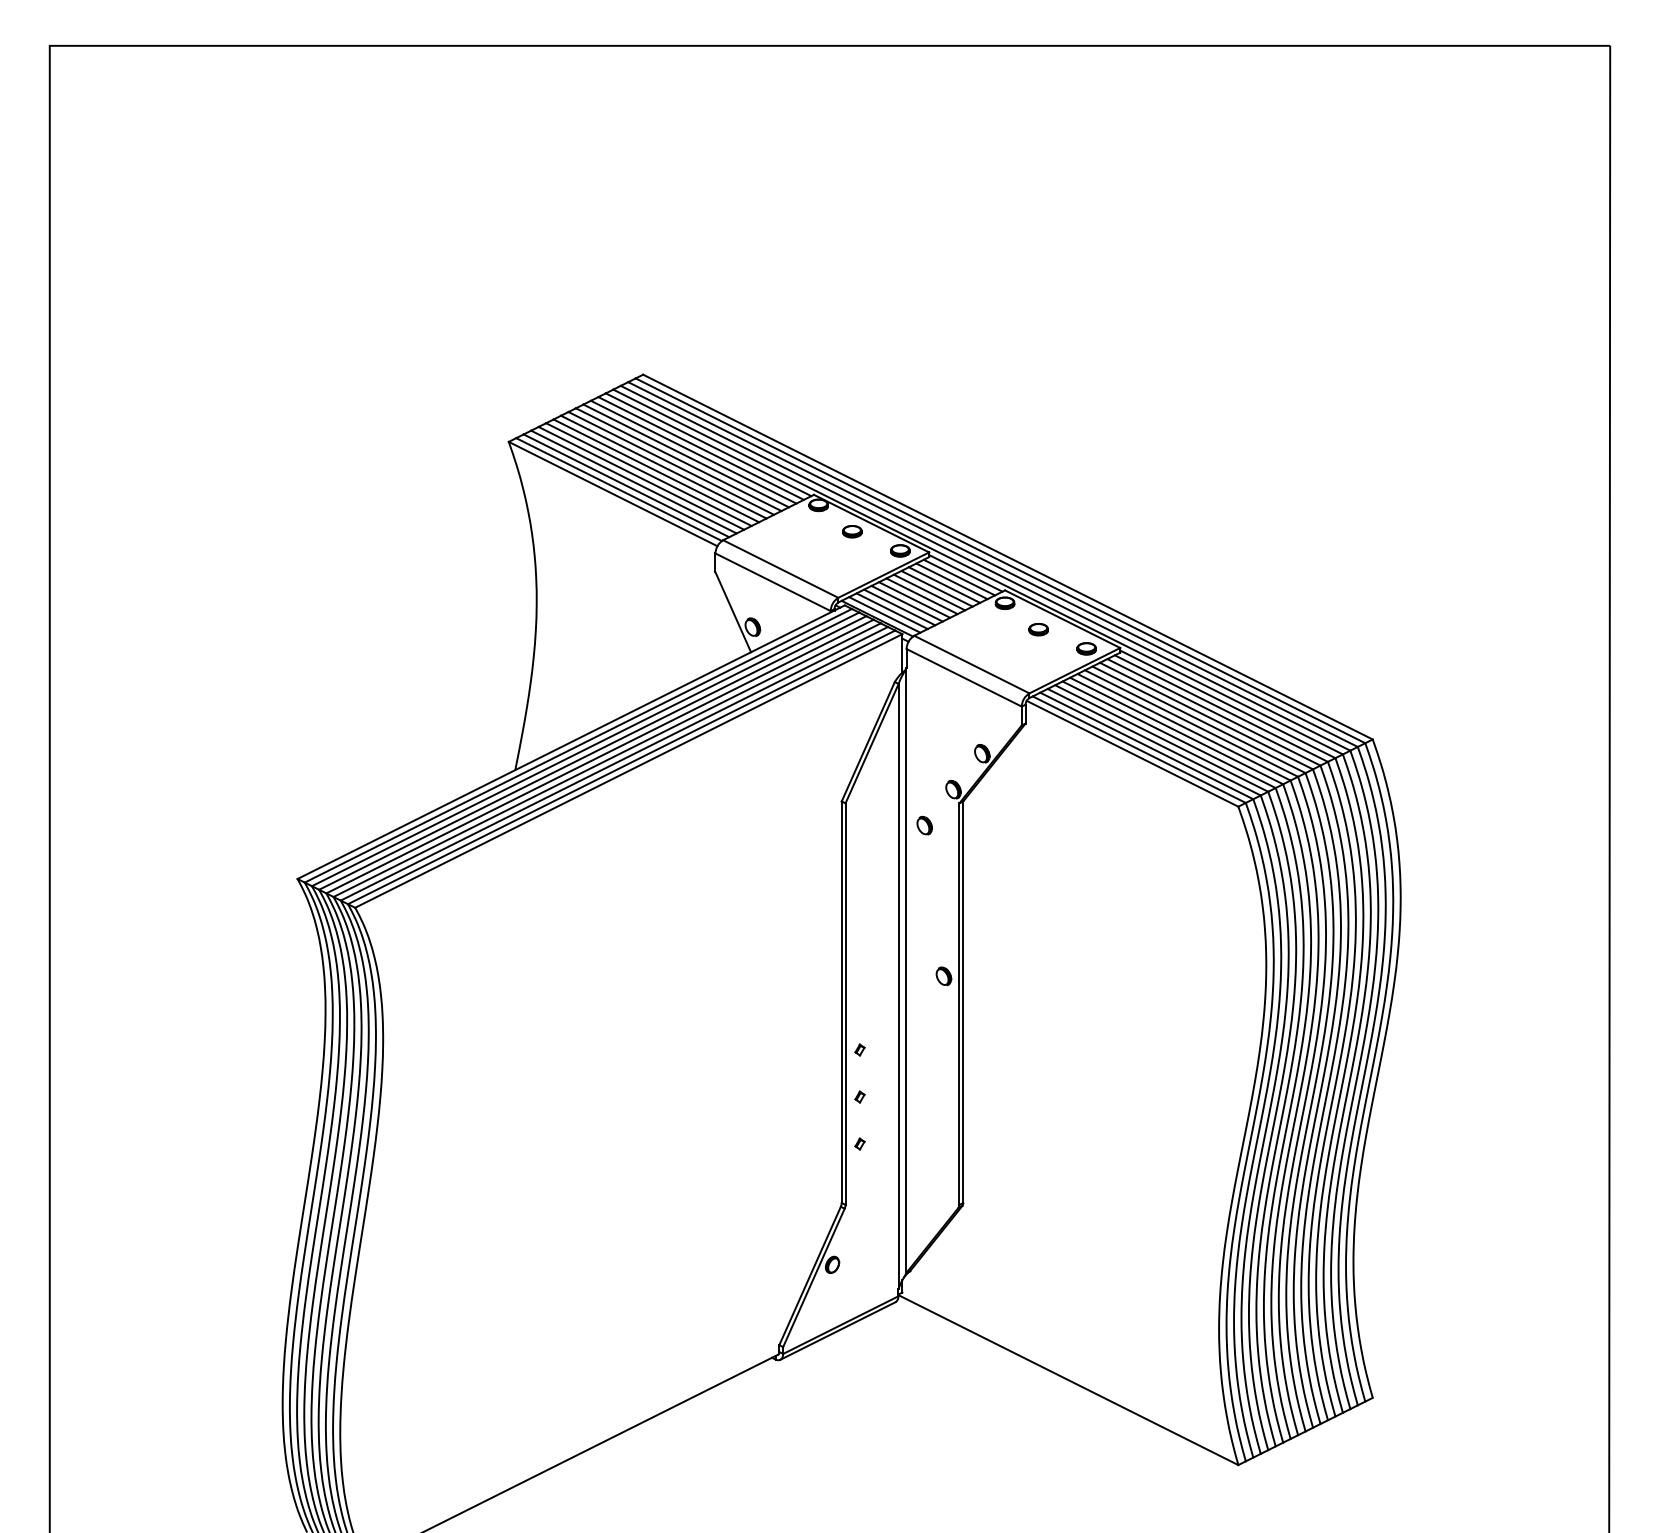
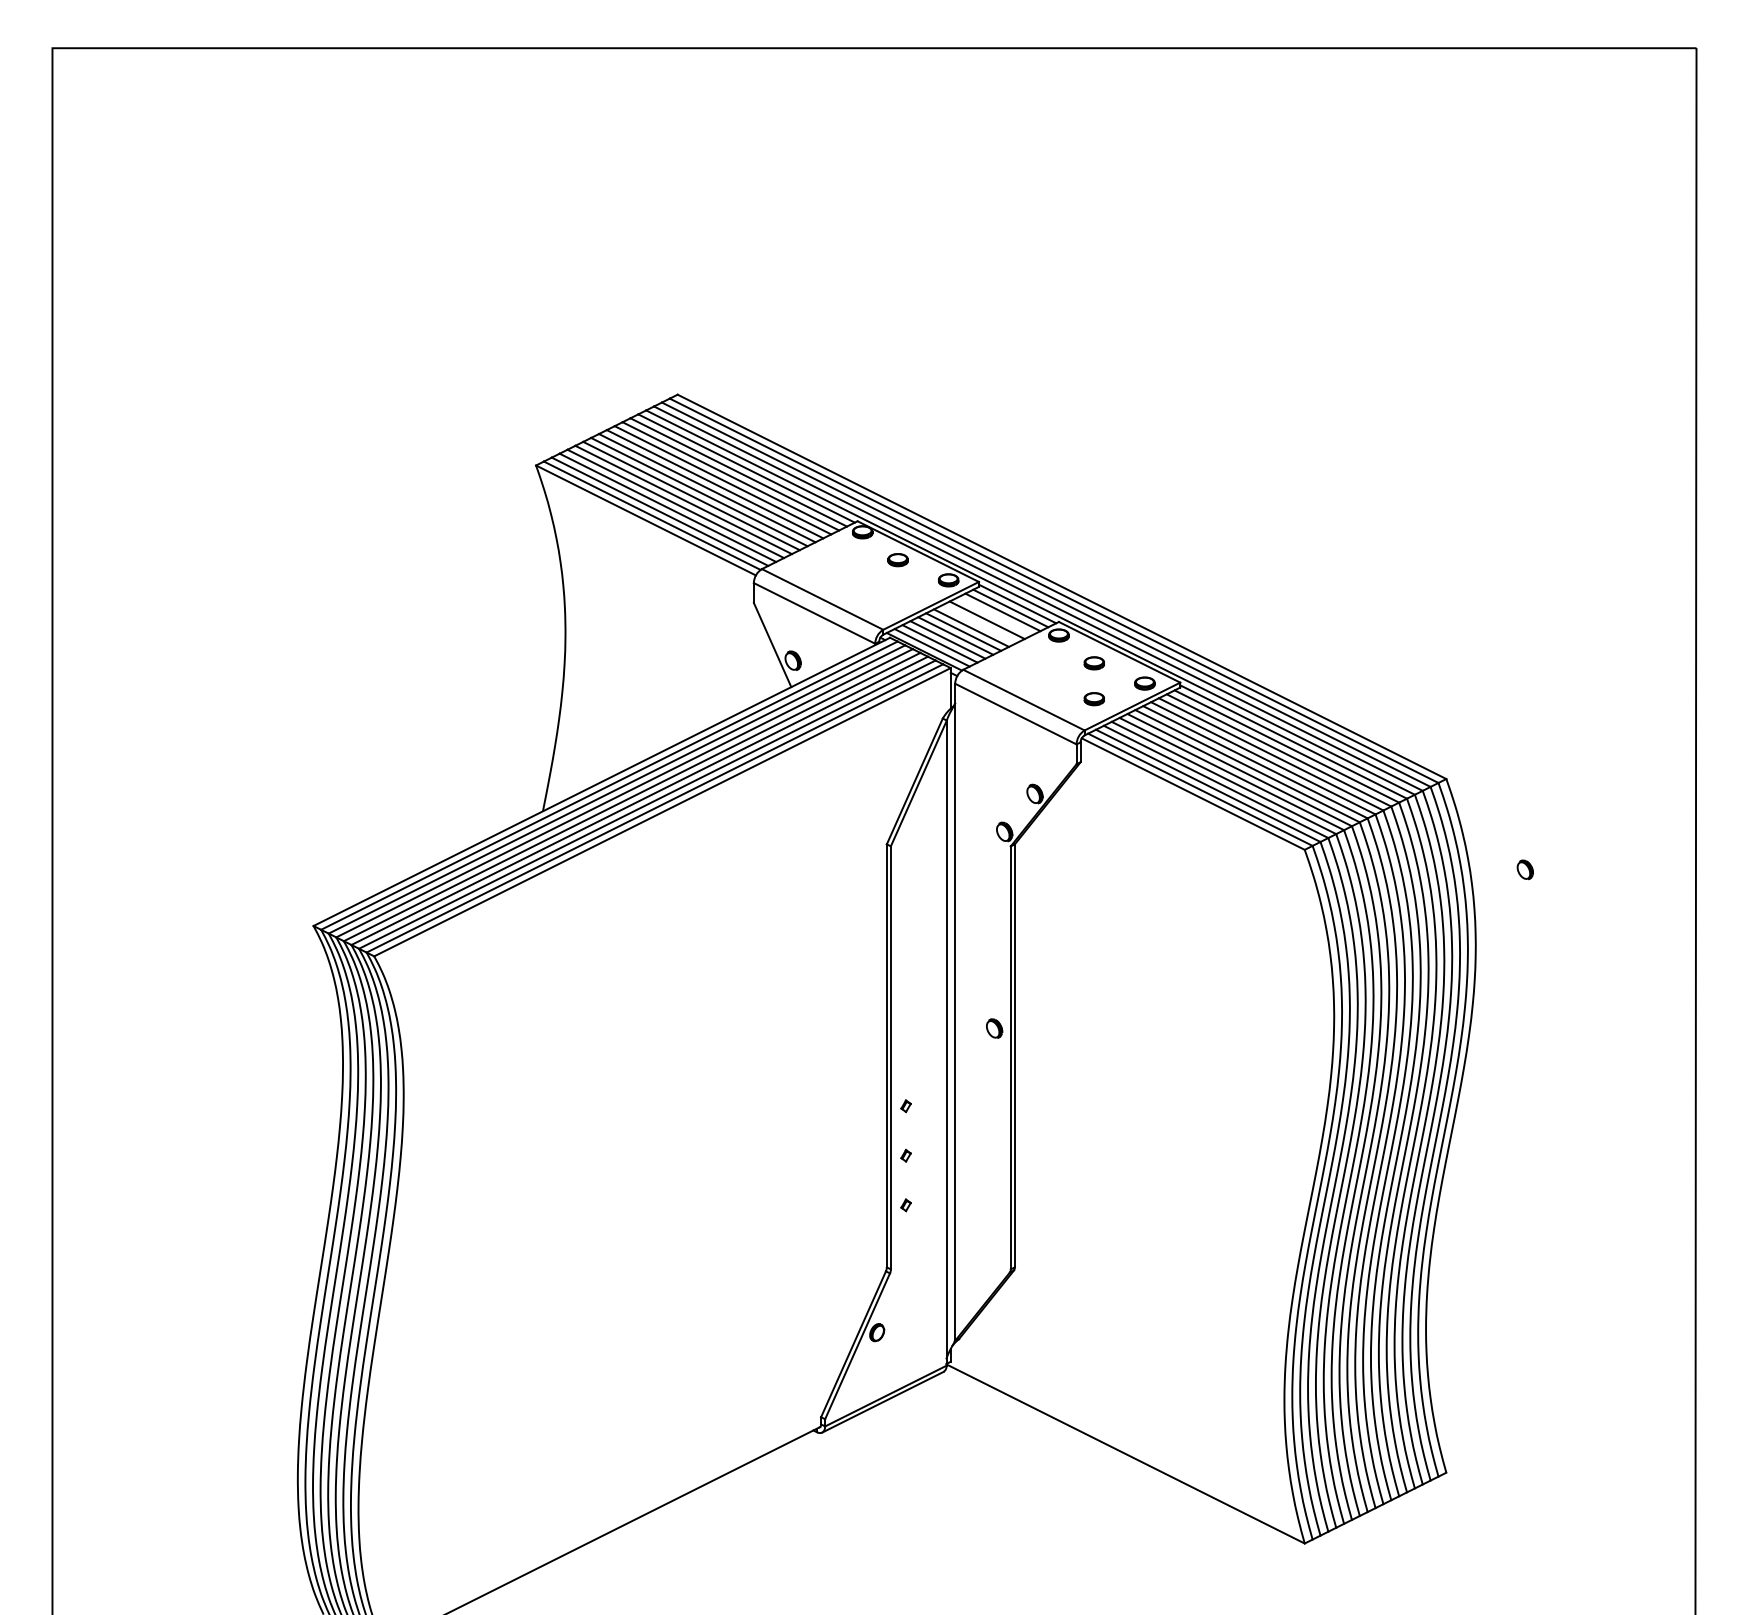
line: (944, 584) -> (995, 615), removed
line: (929, 592) -> (979, 624), removed
part: (1038, 663) -> (1094, 698), added
part: (924, 825) -> (1525, 869), moved

